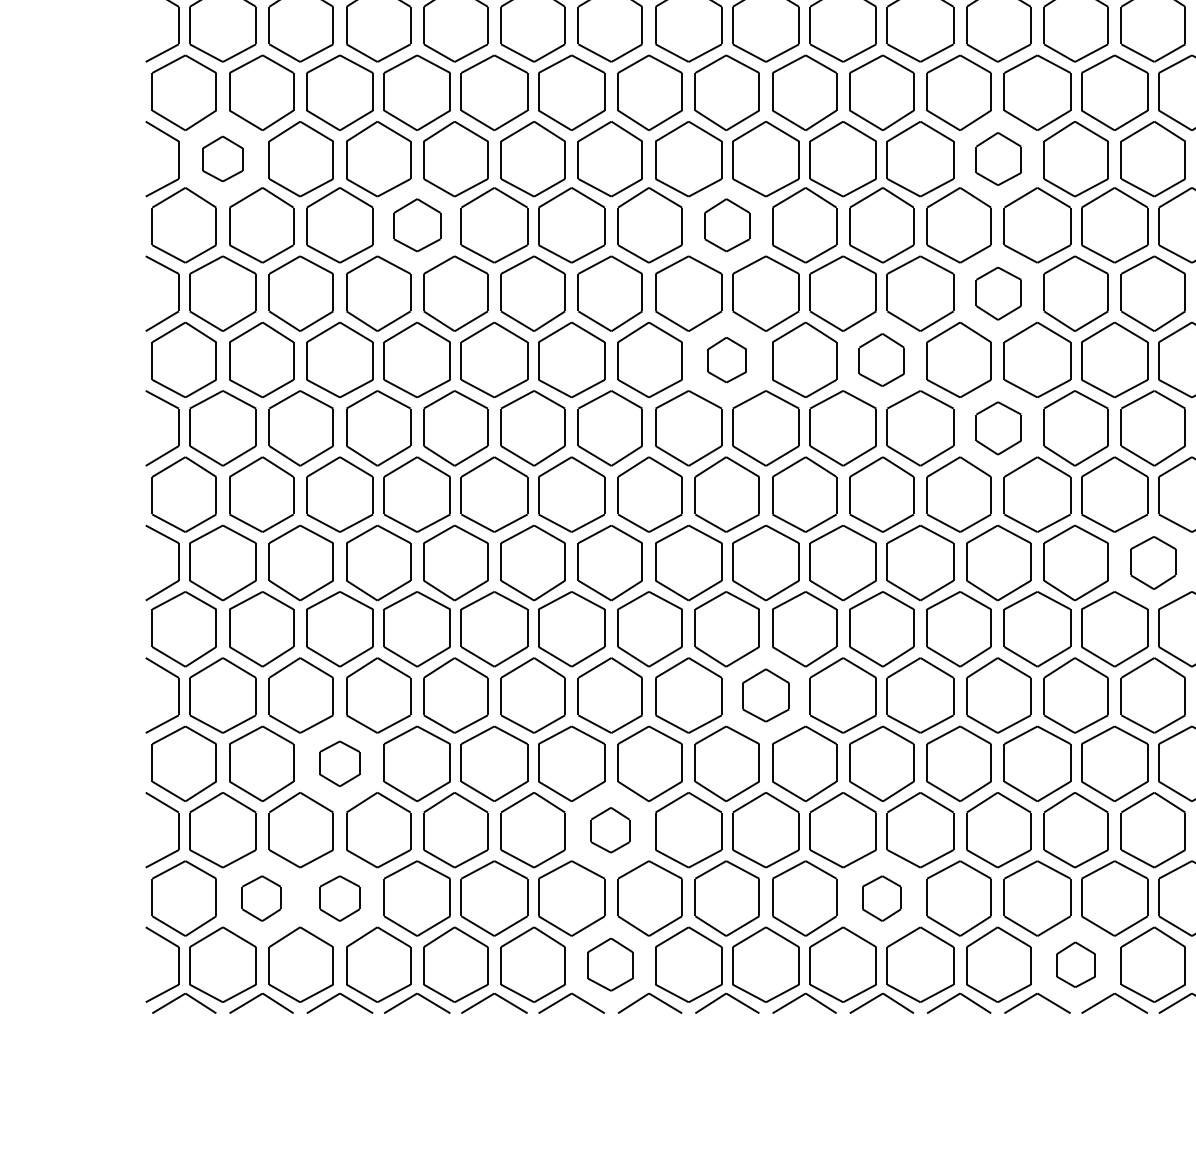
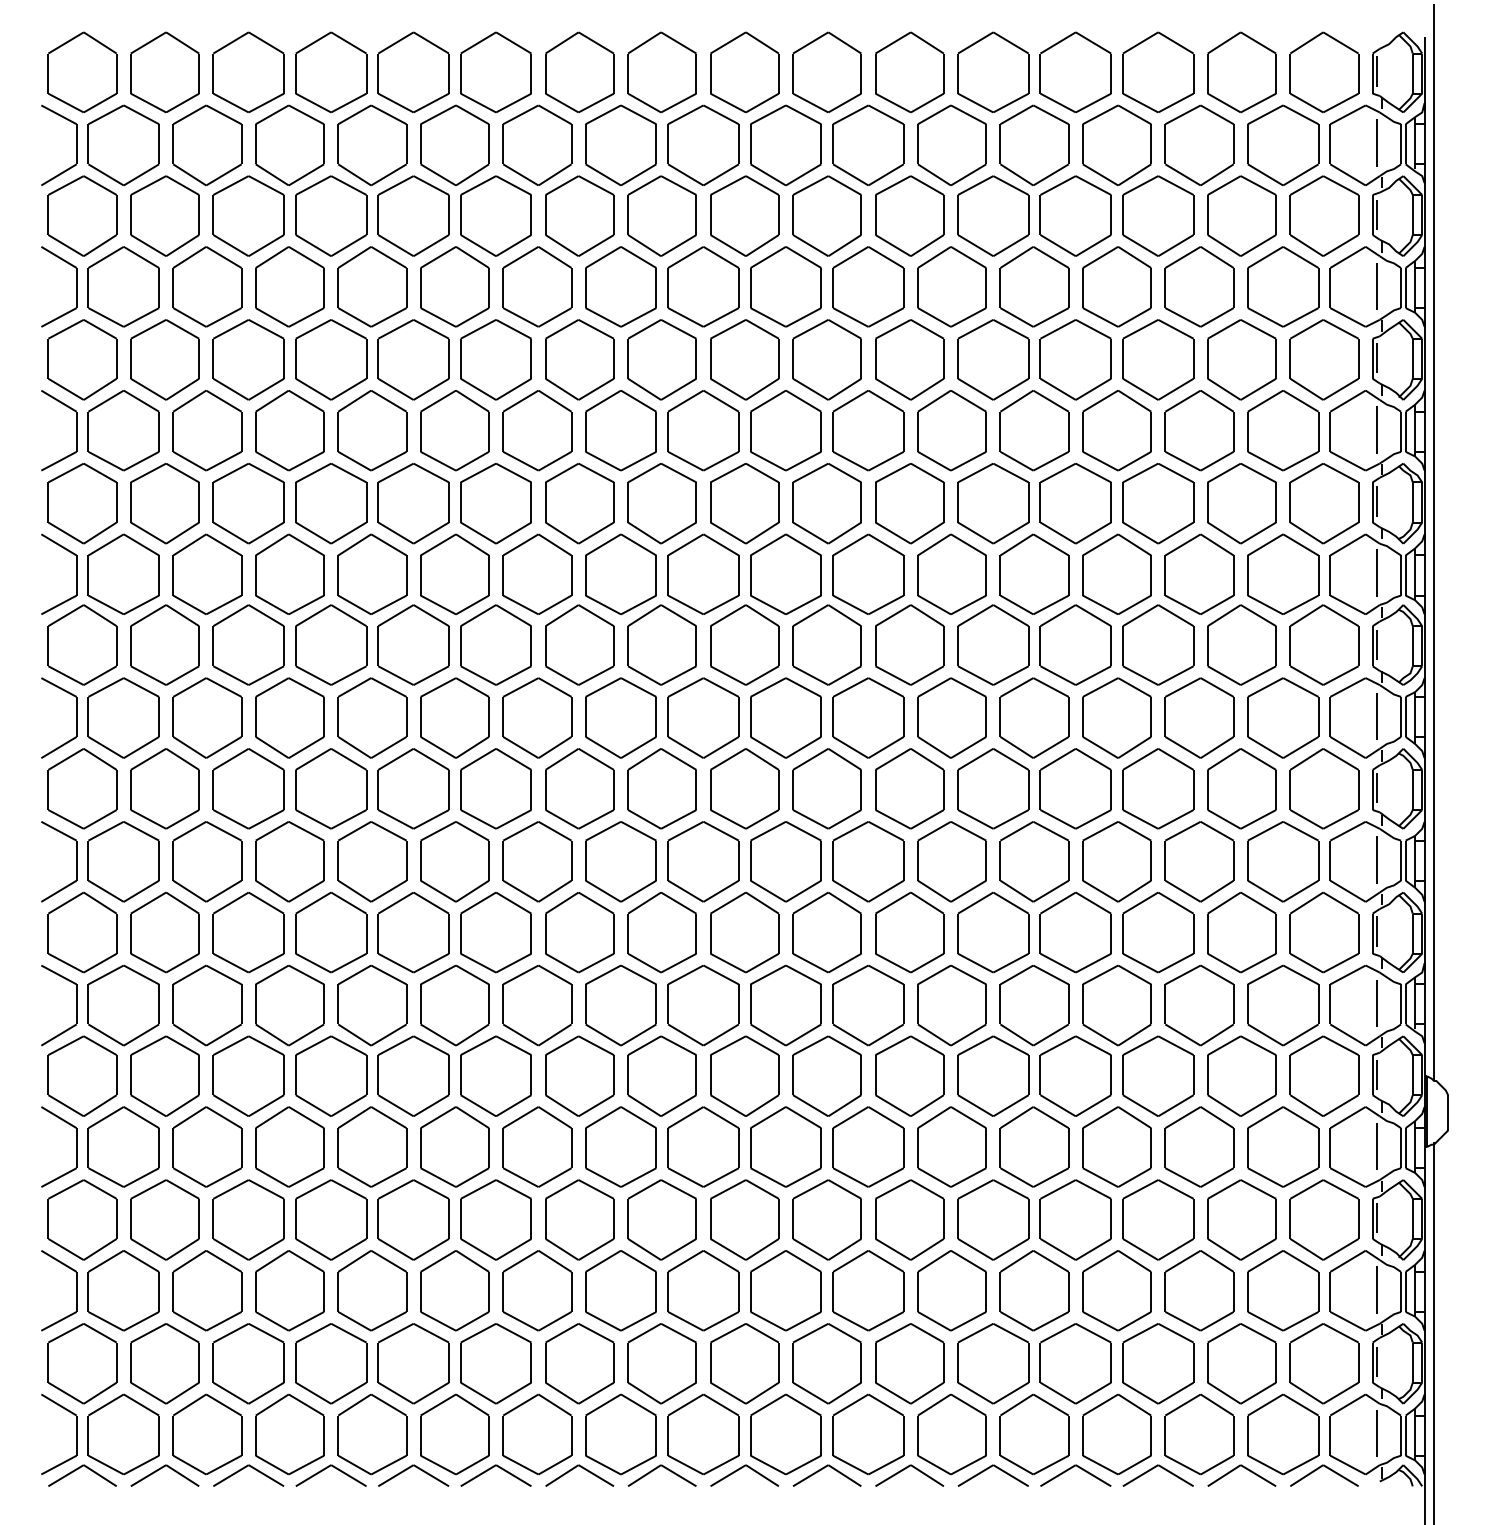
part: (222, 158) -> (123, 573), size x1.67
part: (998, 158) -> (951, 573), size x1.43
part: (417, 224) -> (331, 644), size x1.43
part: (726, 224) -> (661, 644), size x1.43
part: (998, 293) -> (951, 717), size x1.43
part: (726, 359) -> (661, 788), size x1.67
part: (881, 359) -> (826, 788), size x1.43
part: (998, 428) -> (951, 861), size x1.43
part: (1152, 562) -> (1116, 1005), size x1.43
part: (765, 695) -> (703, 1146), size x1.43
part: (339, 763) -> (248, 1219), size x1.67
part: (610, 829) -> (537, 1290), size x1.67
part: (261, 898) -> (164, 1363), size x1.67
part: (339, 898) -> (248, 1363), size x1.67
part: (881, 898) -> (826, 1363), size x1.67
part: (610, 963) -> (537, 1433), size x1.43
part: (1076, 964) -> (1034, 1434), size x1.67

